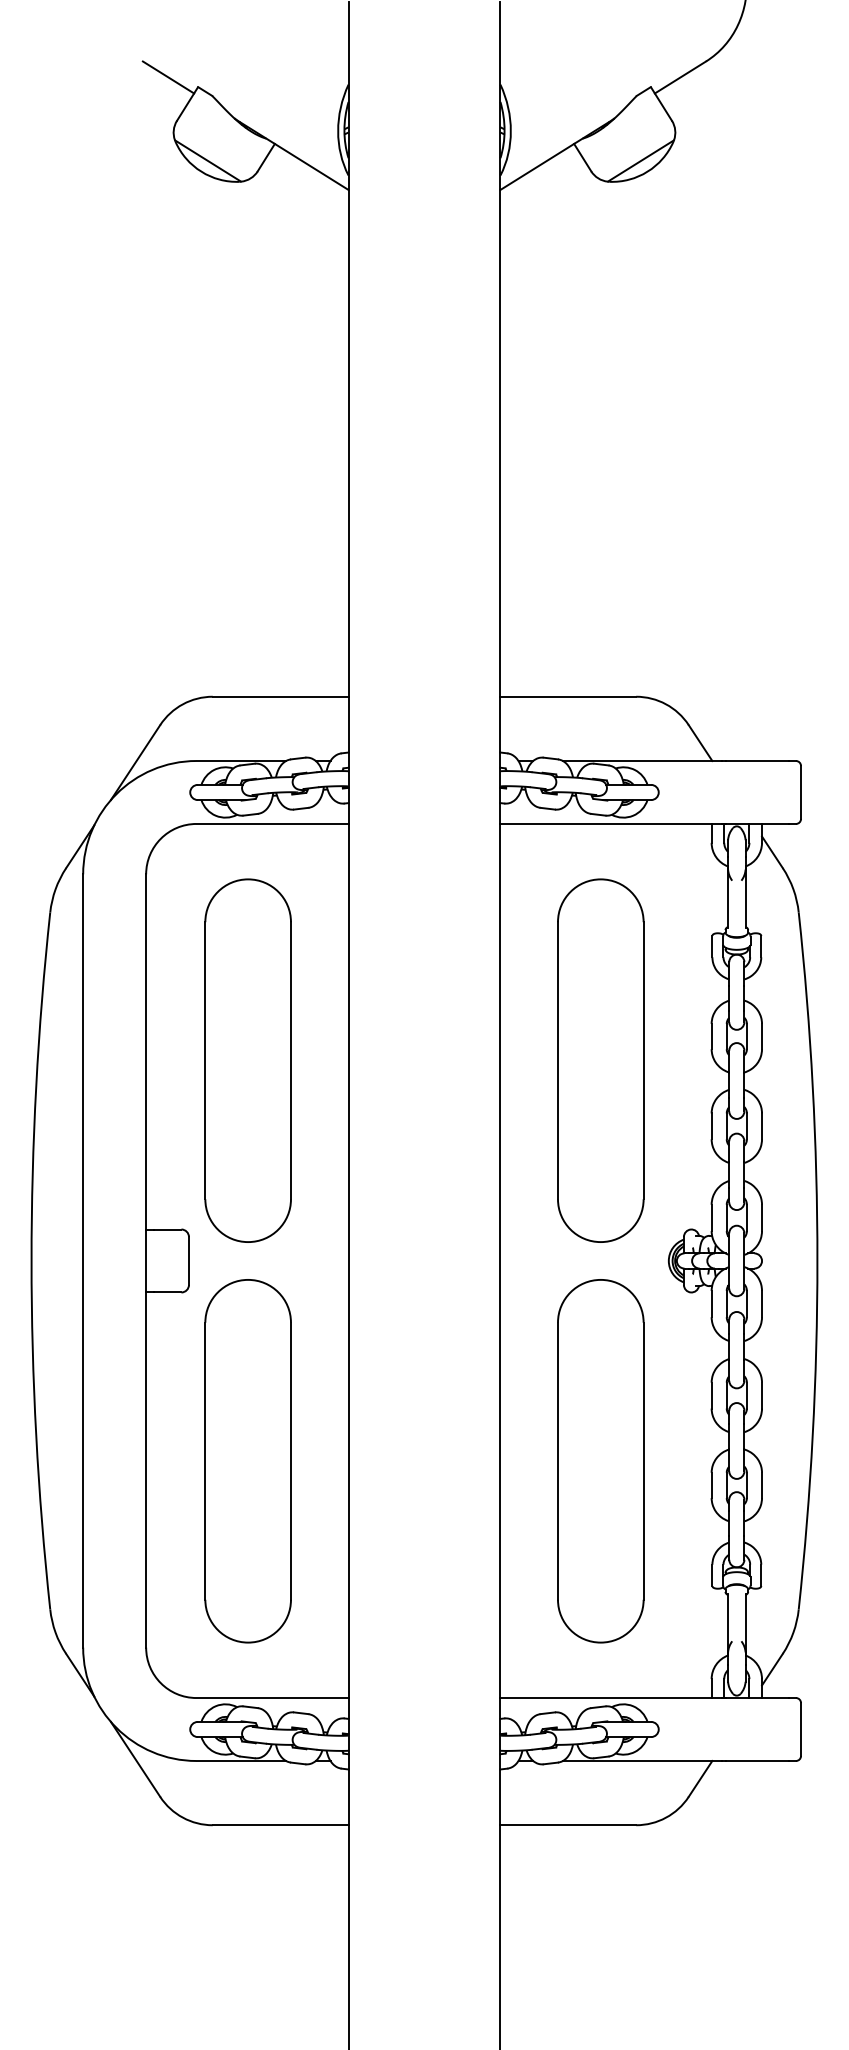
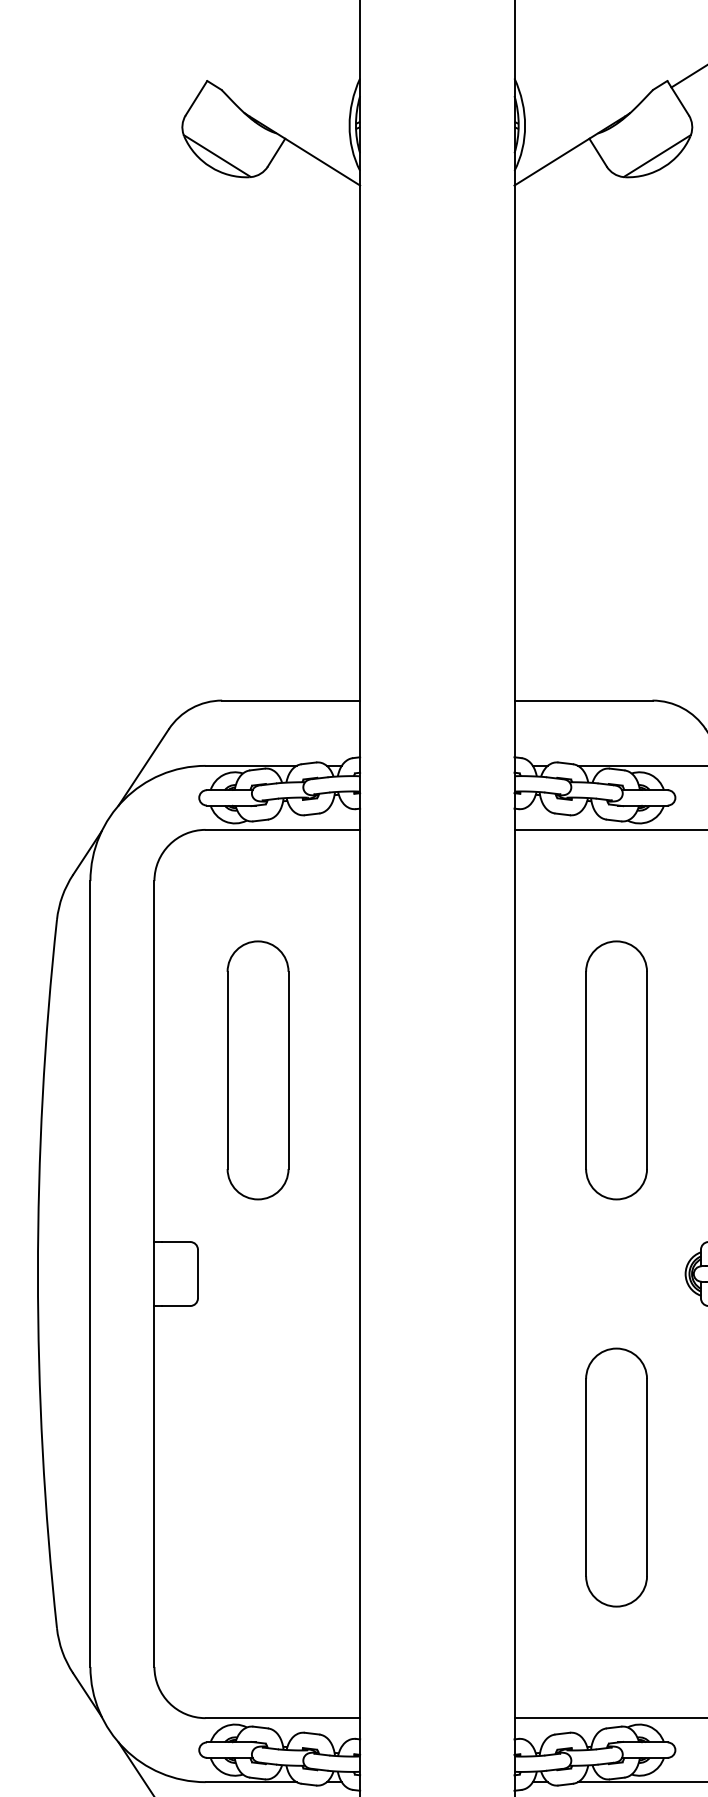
line: (168, 77) -> (177, 71), removed
part: (247, 1060) -> (257, 1070), size x0.7
part: (600, 1060) -> (616, 1070), size x0.7
part: (247, 1461) -> (257, 1477), removed
part: (600, 1461) -> (616, 1477), size x0.7

